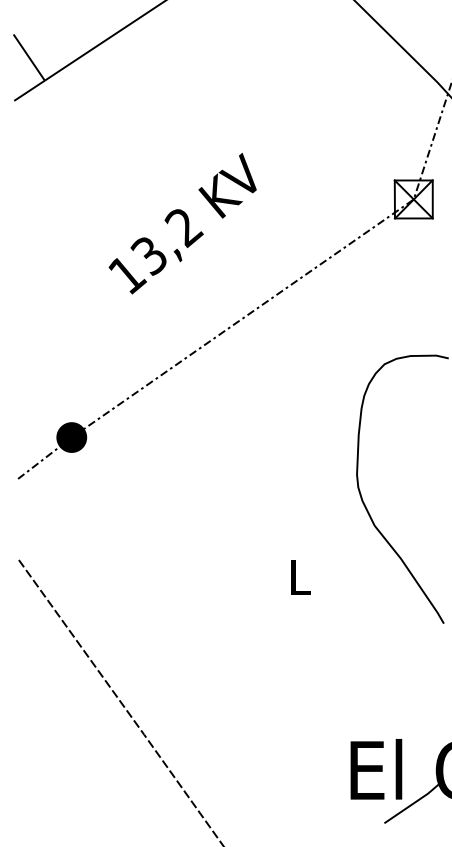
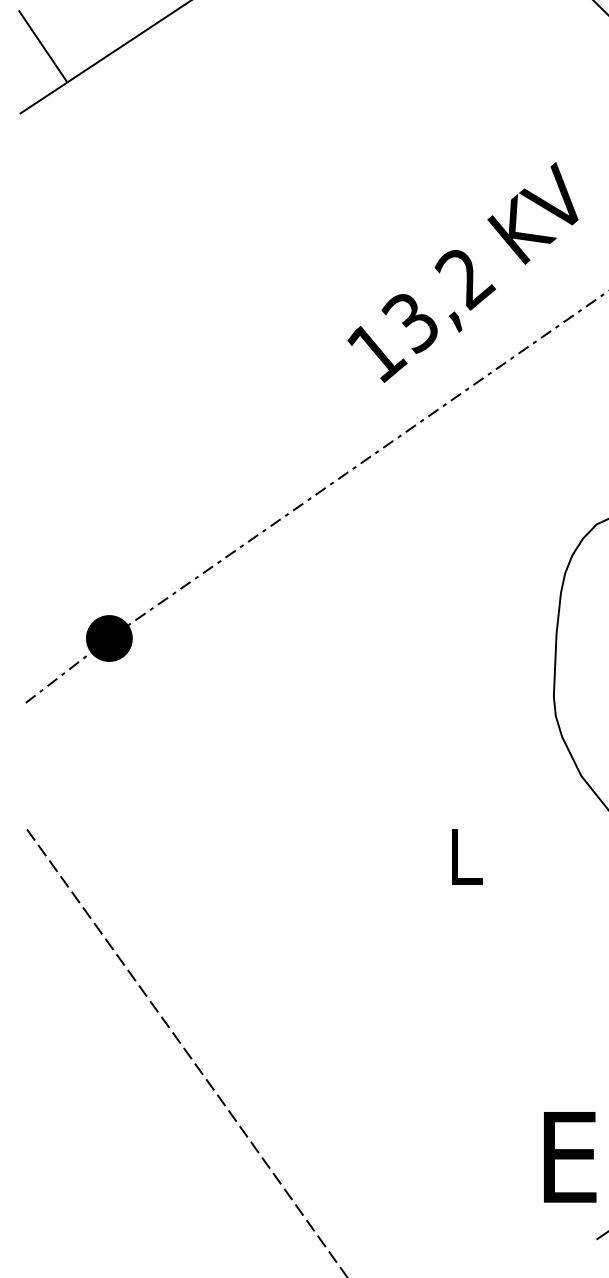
text: (182, 223) -> (462, 272), moved

